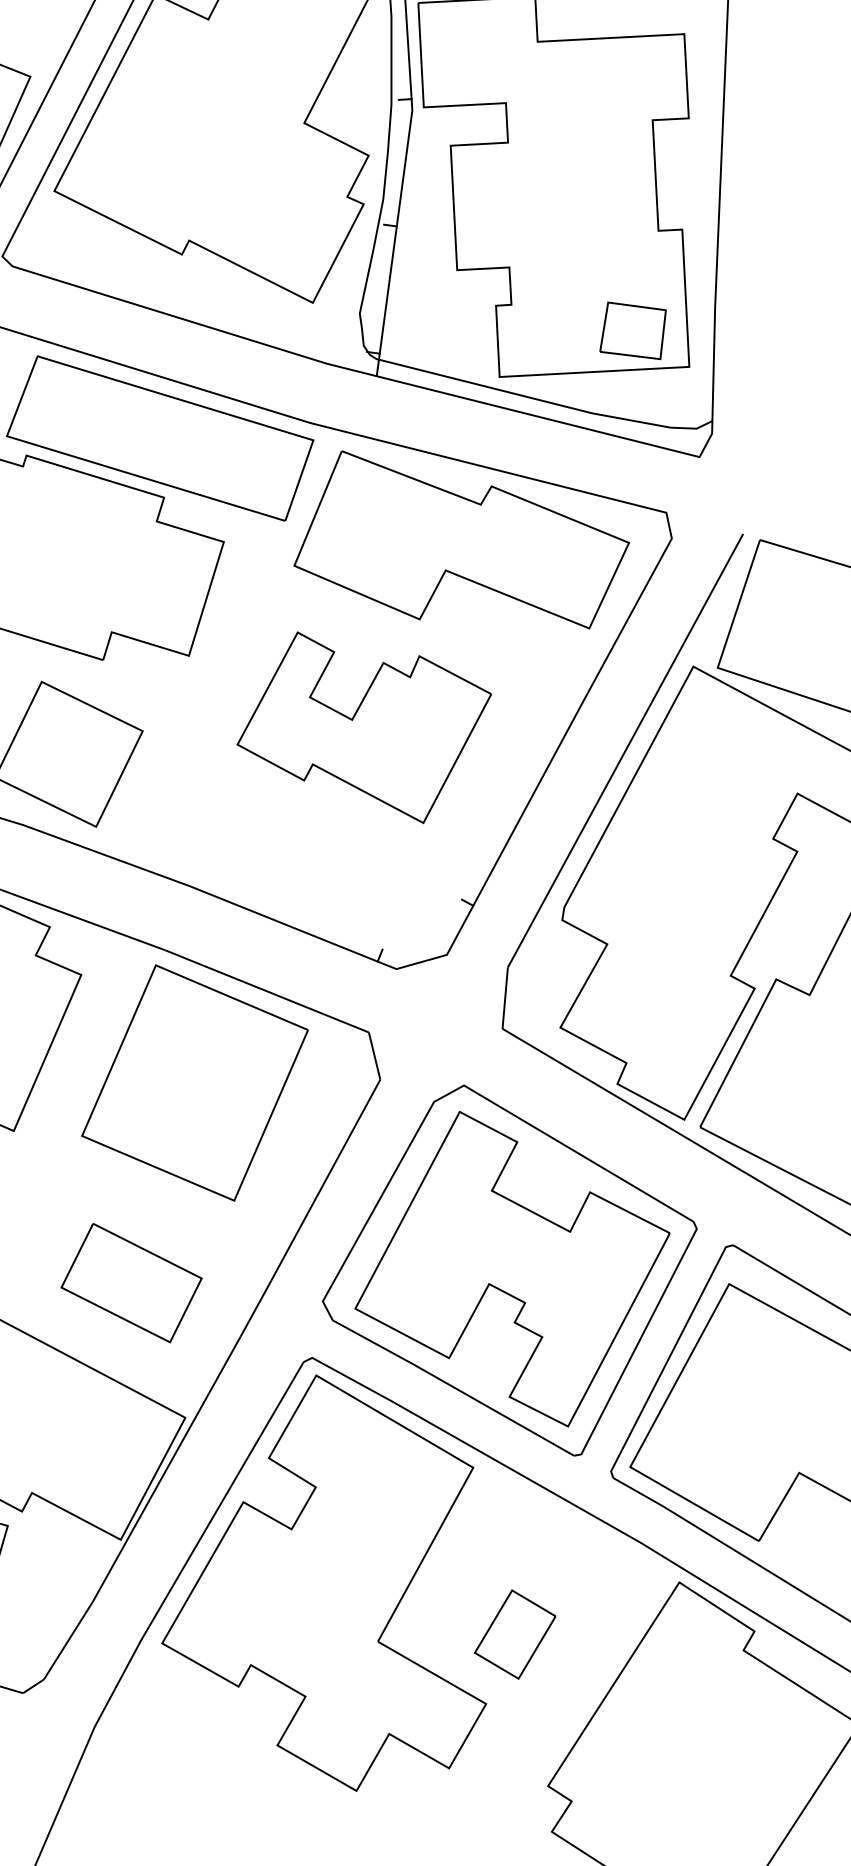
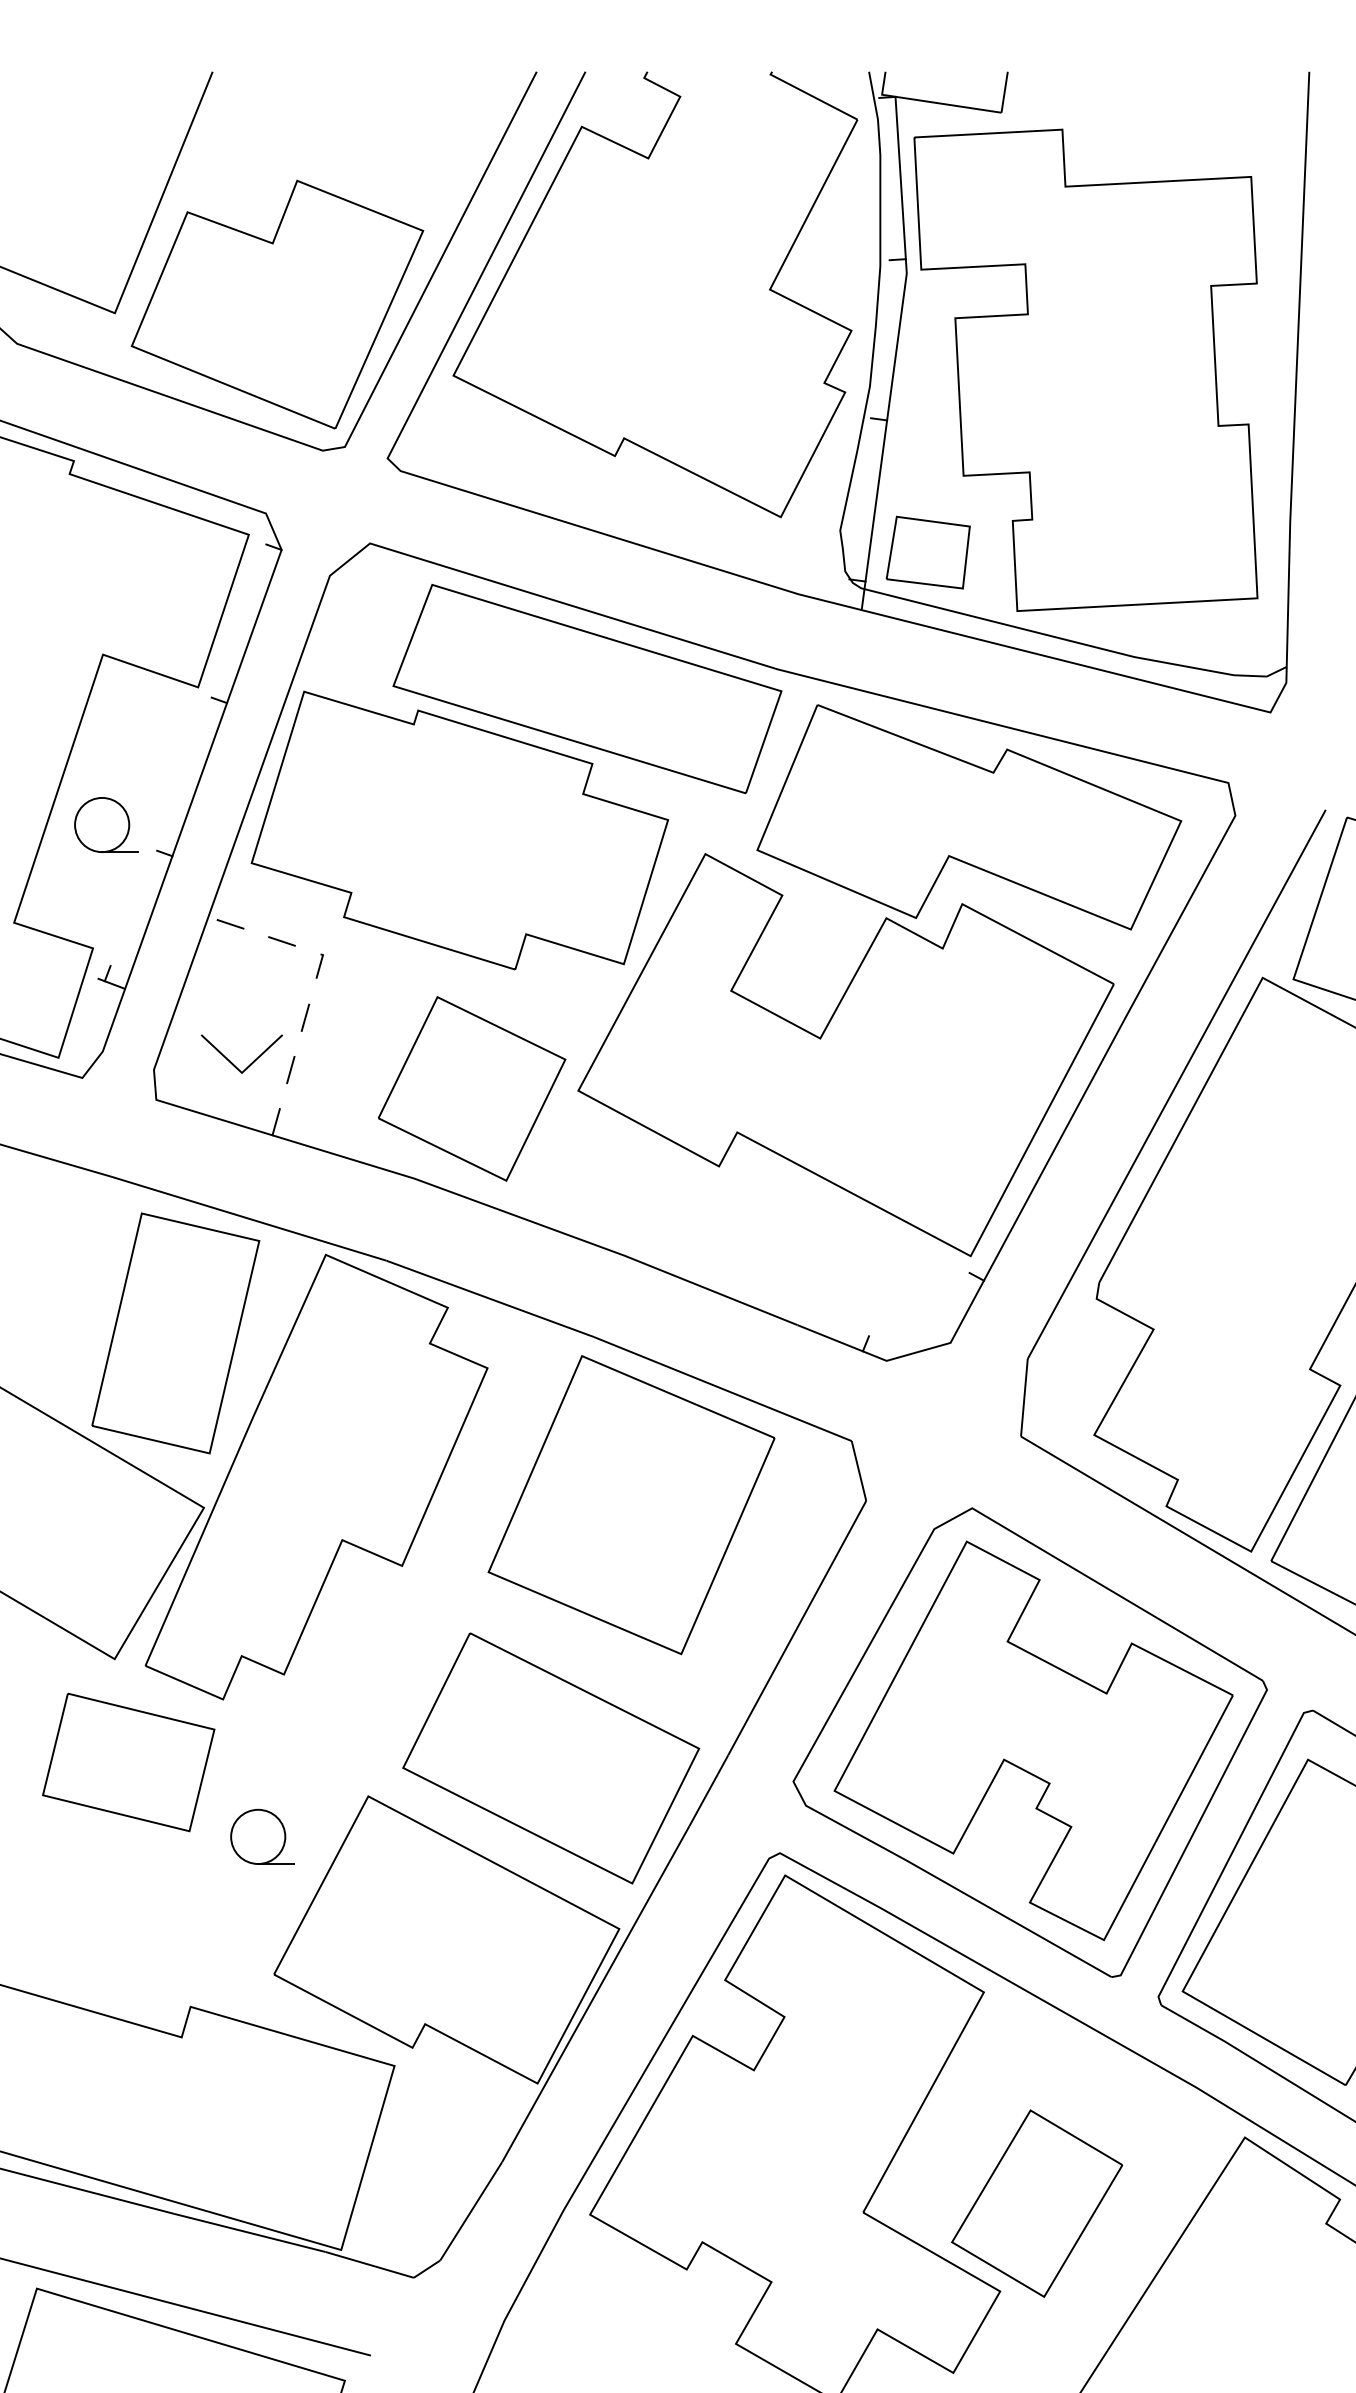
part: (632, 330) -> (927, 552), moved
part: (363, 727) -> (845, 1055), size x1.67
part: (131, 1283) -> (551, 1758), size x1.67
part: (514, 1634) -> (1036, 2203), size x1.67

